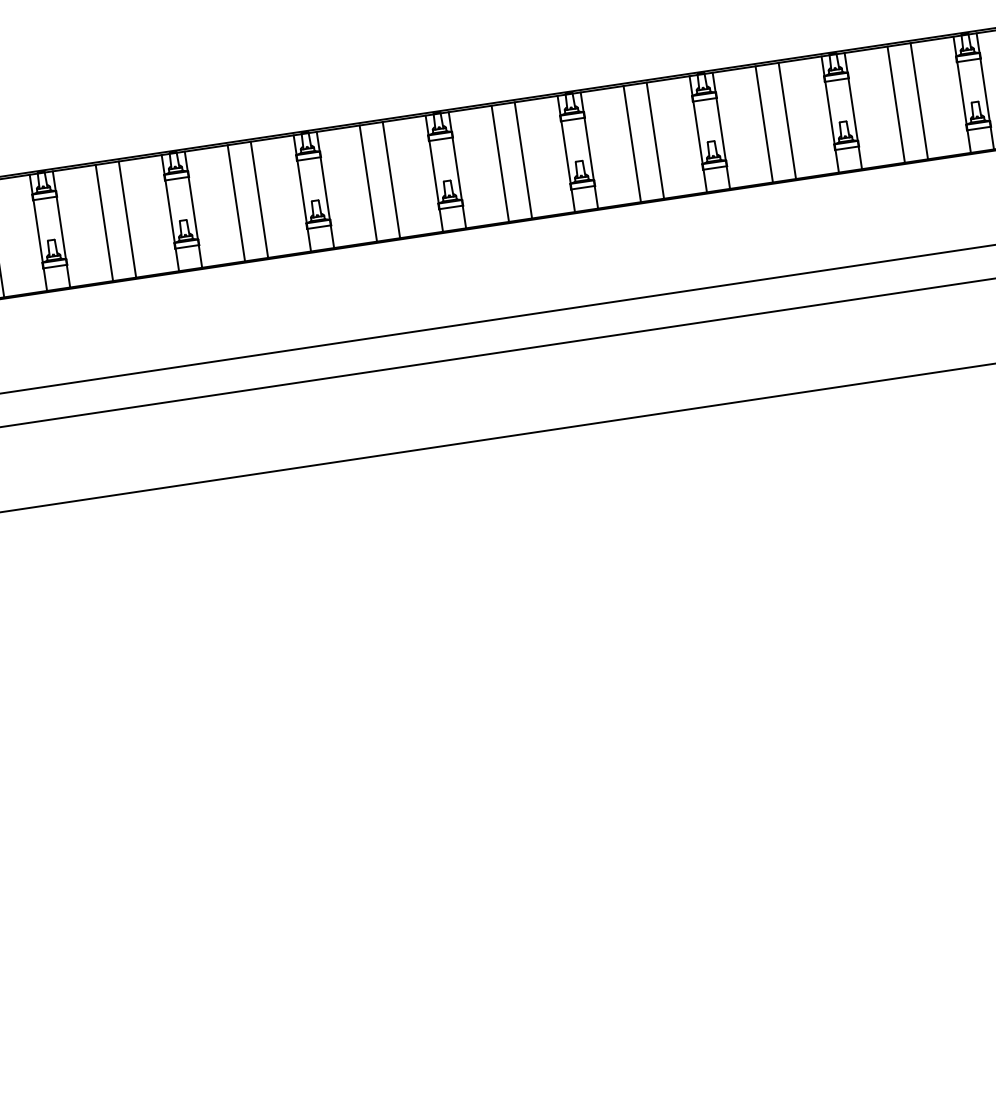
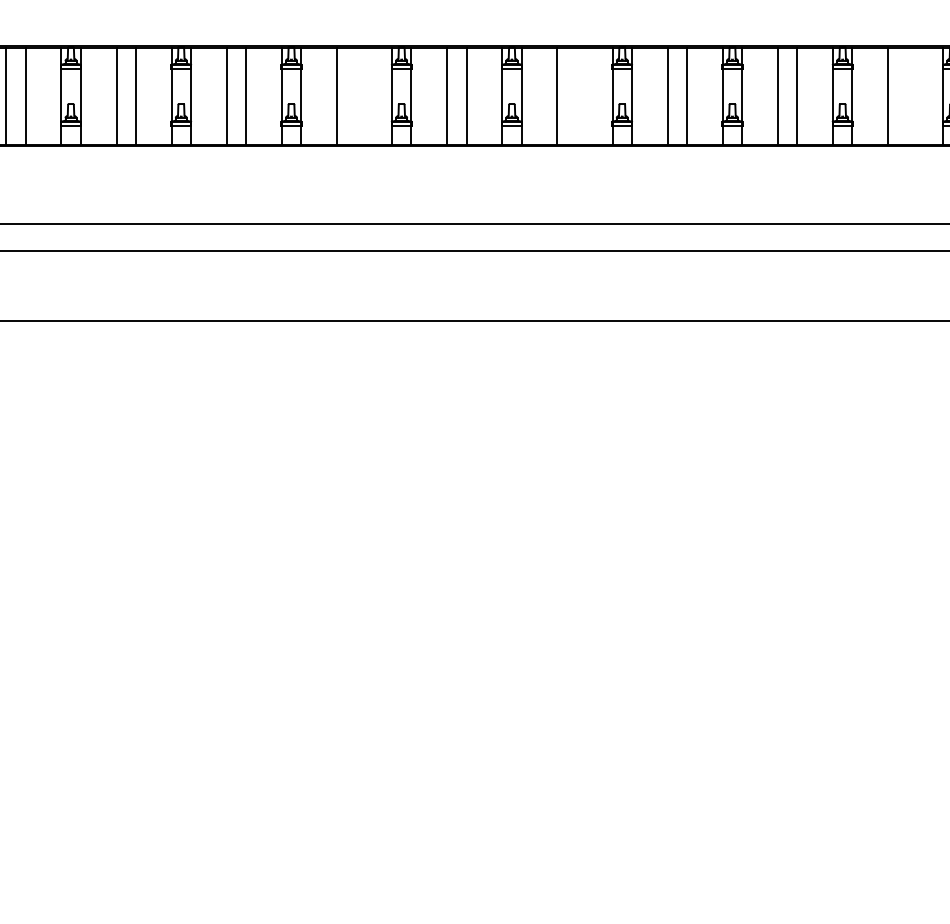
line: (919, 100) -> (907, 96), removed
line: (523, 160) -> (576, 96), removed
line: (259, 199) -> (356, 96), removed

